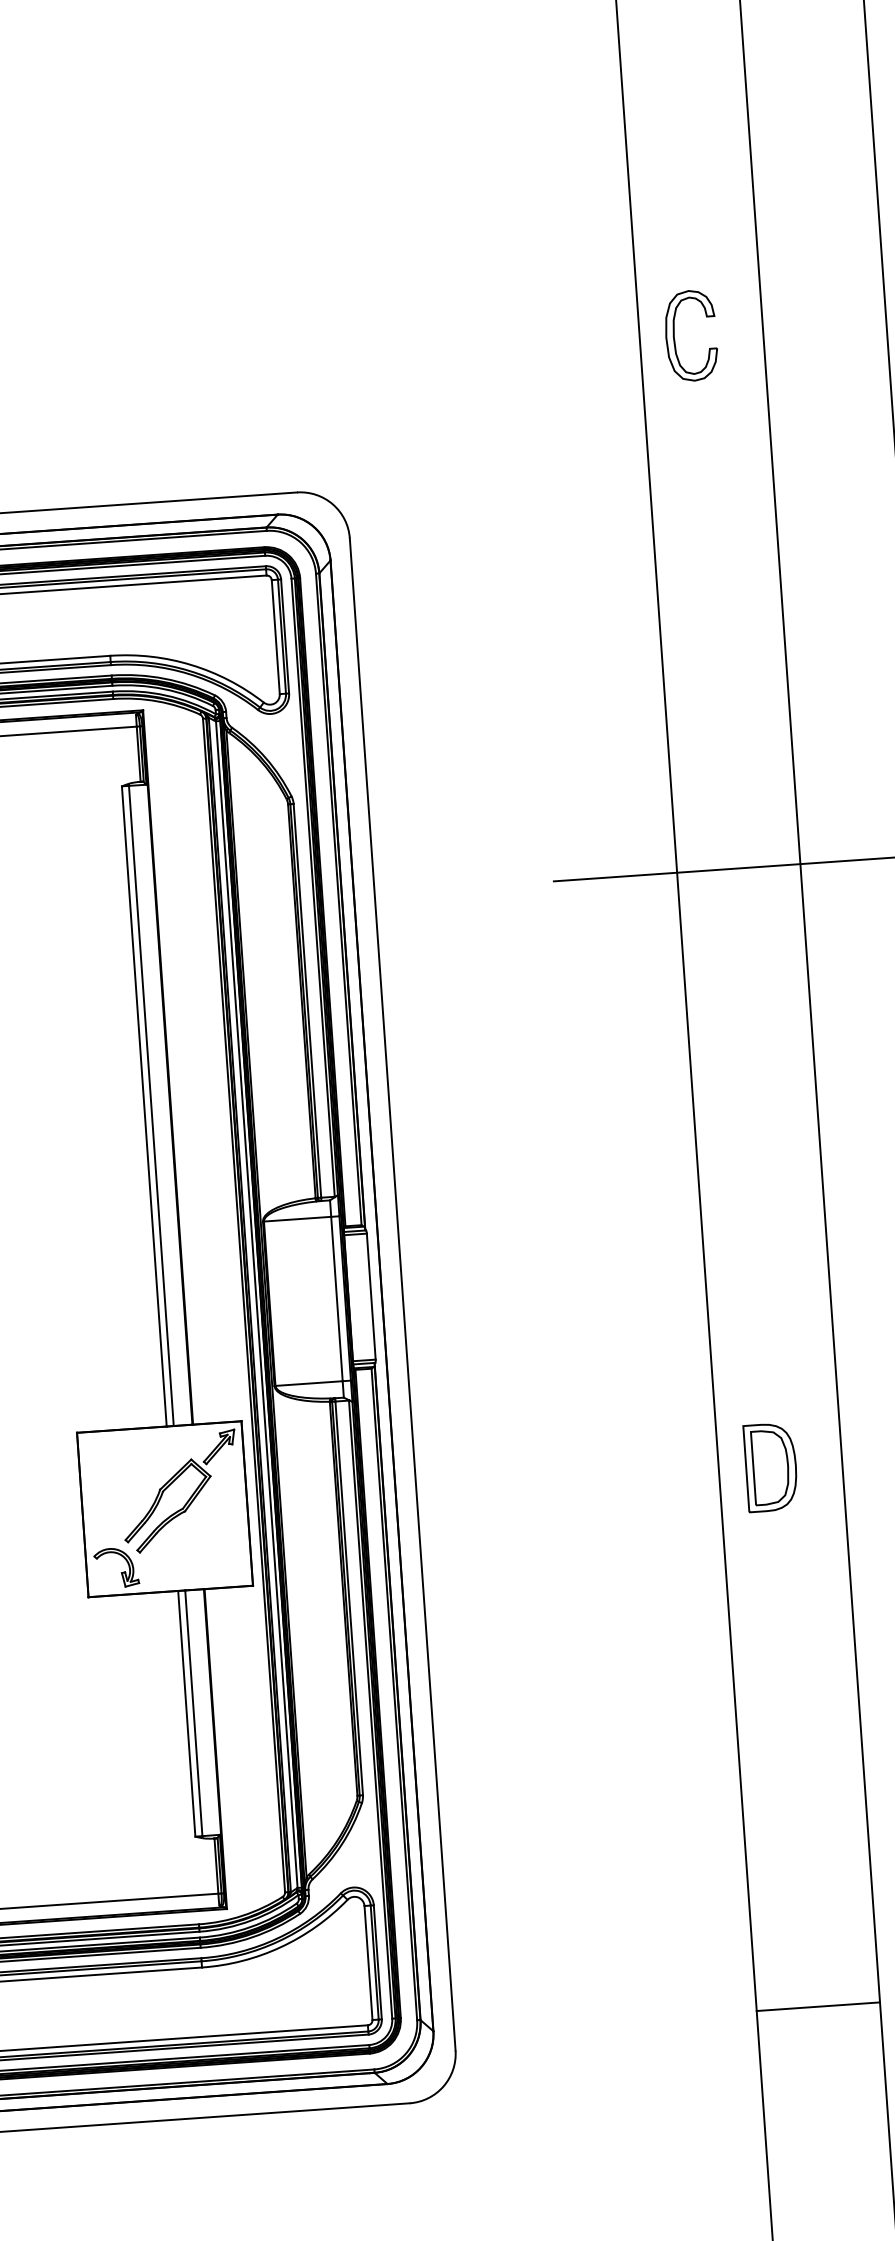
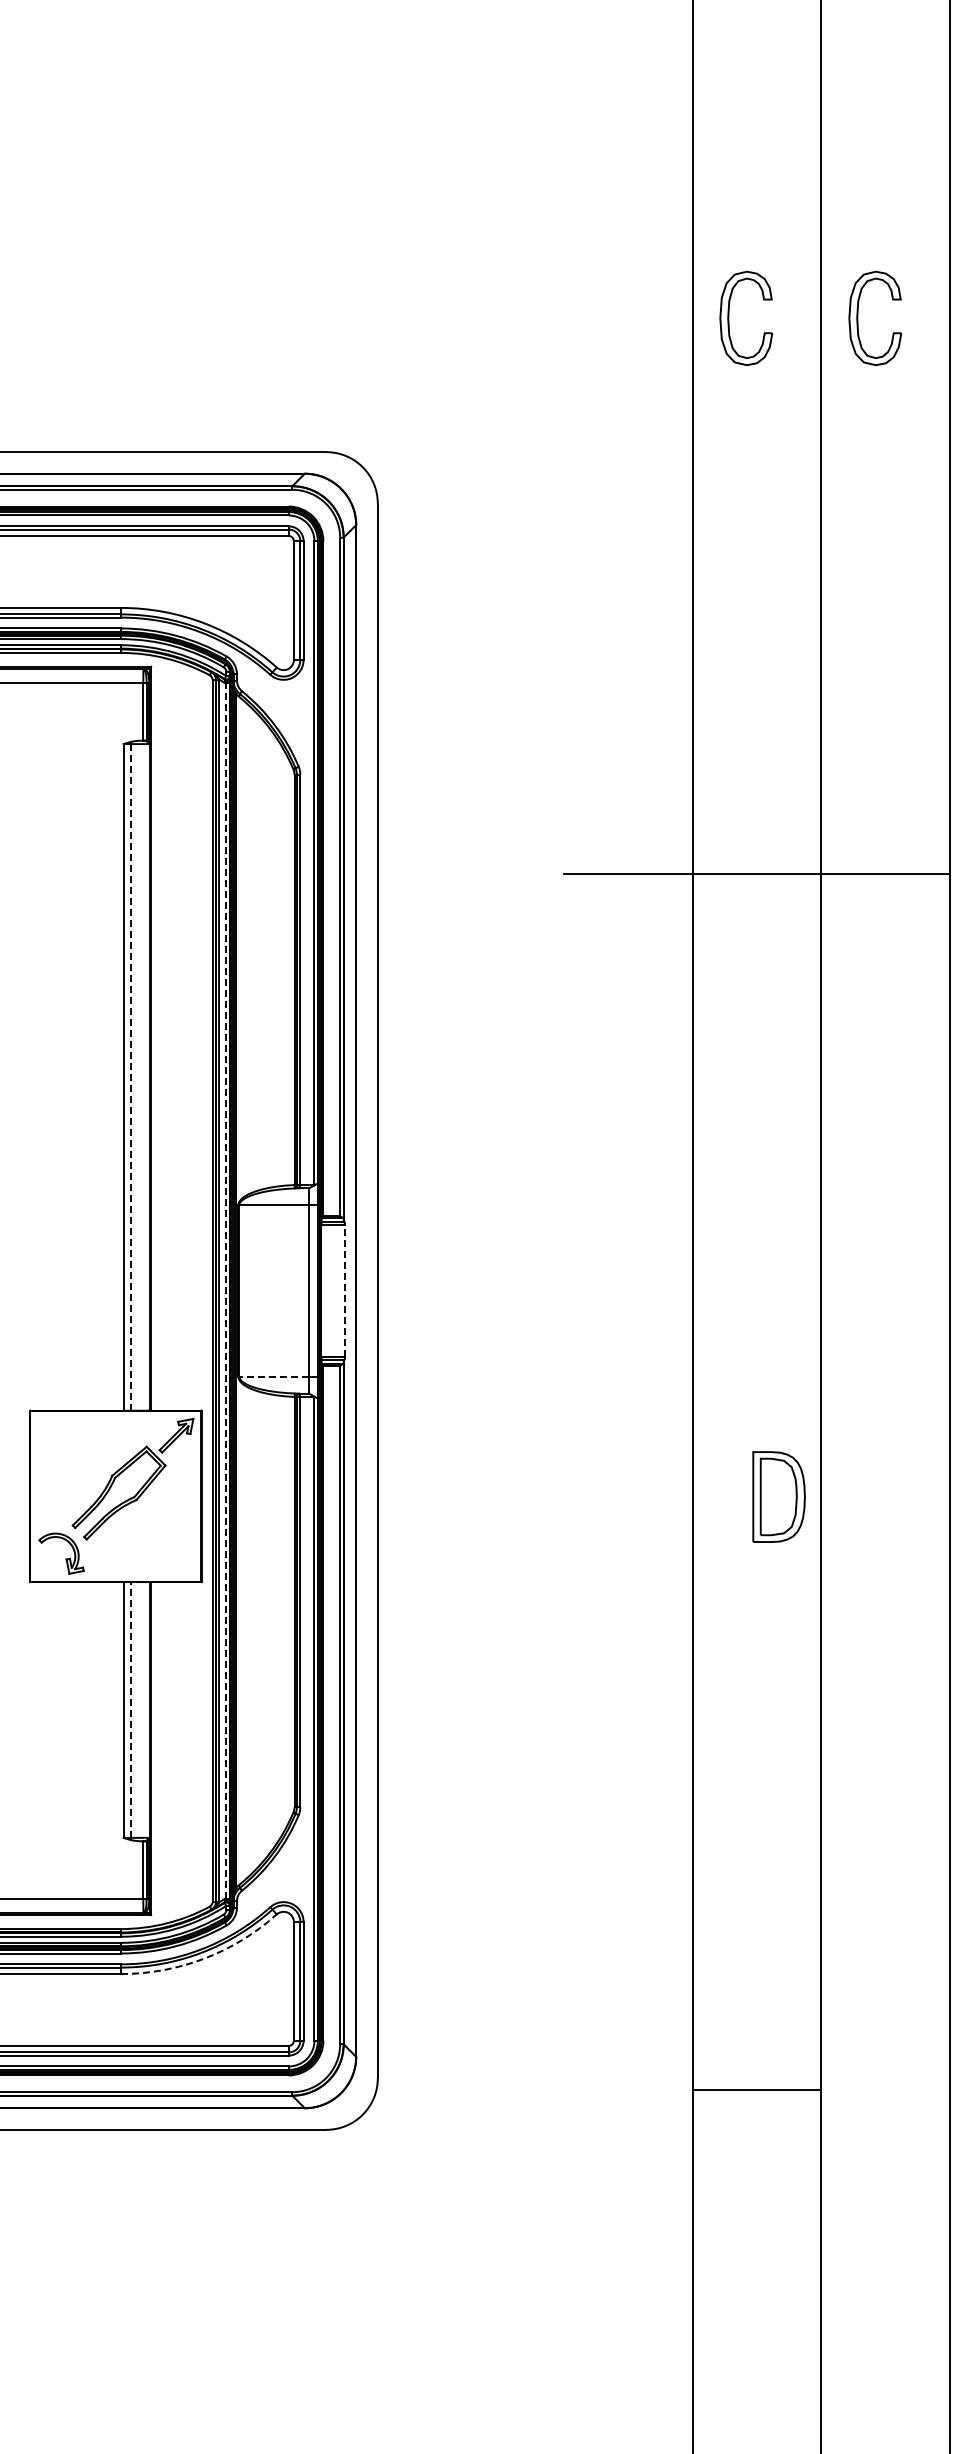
part: (798, 327) -> (858, 317), added
line: (150, 1105) -> (130, 1076), solid -> dashed
line: (371, 1296) -> (345, 1290), solid -> dashed
line: (256, 1304) -> (225, 1290), solid -> dashed
line: (309, 1383) -> (274, 1376), solid -> dashed
part: (770, 1467) -> (778, 1496), moved
line: (193, 1712) -> (130, 1709), solid -> dashed
arc: (281, 1946) -> (204, 1958), solid -> dashed
line: (817, 2006) -> (756, 2090), moved

